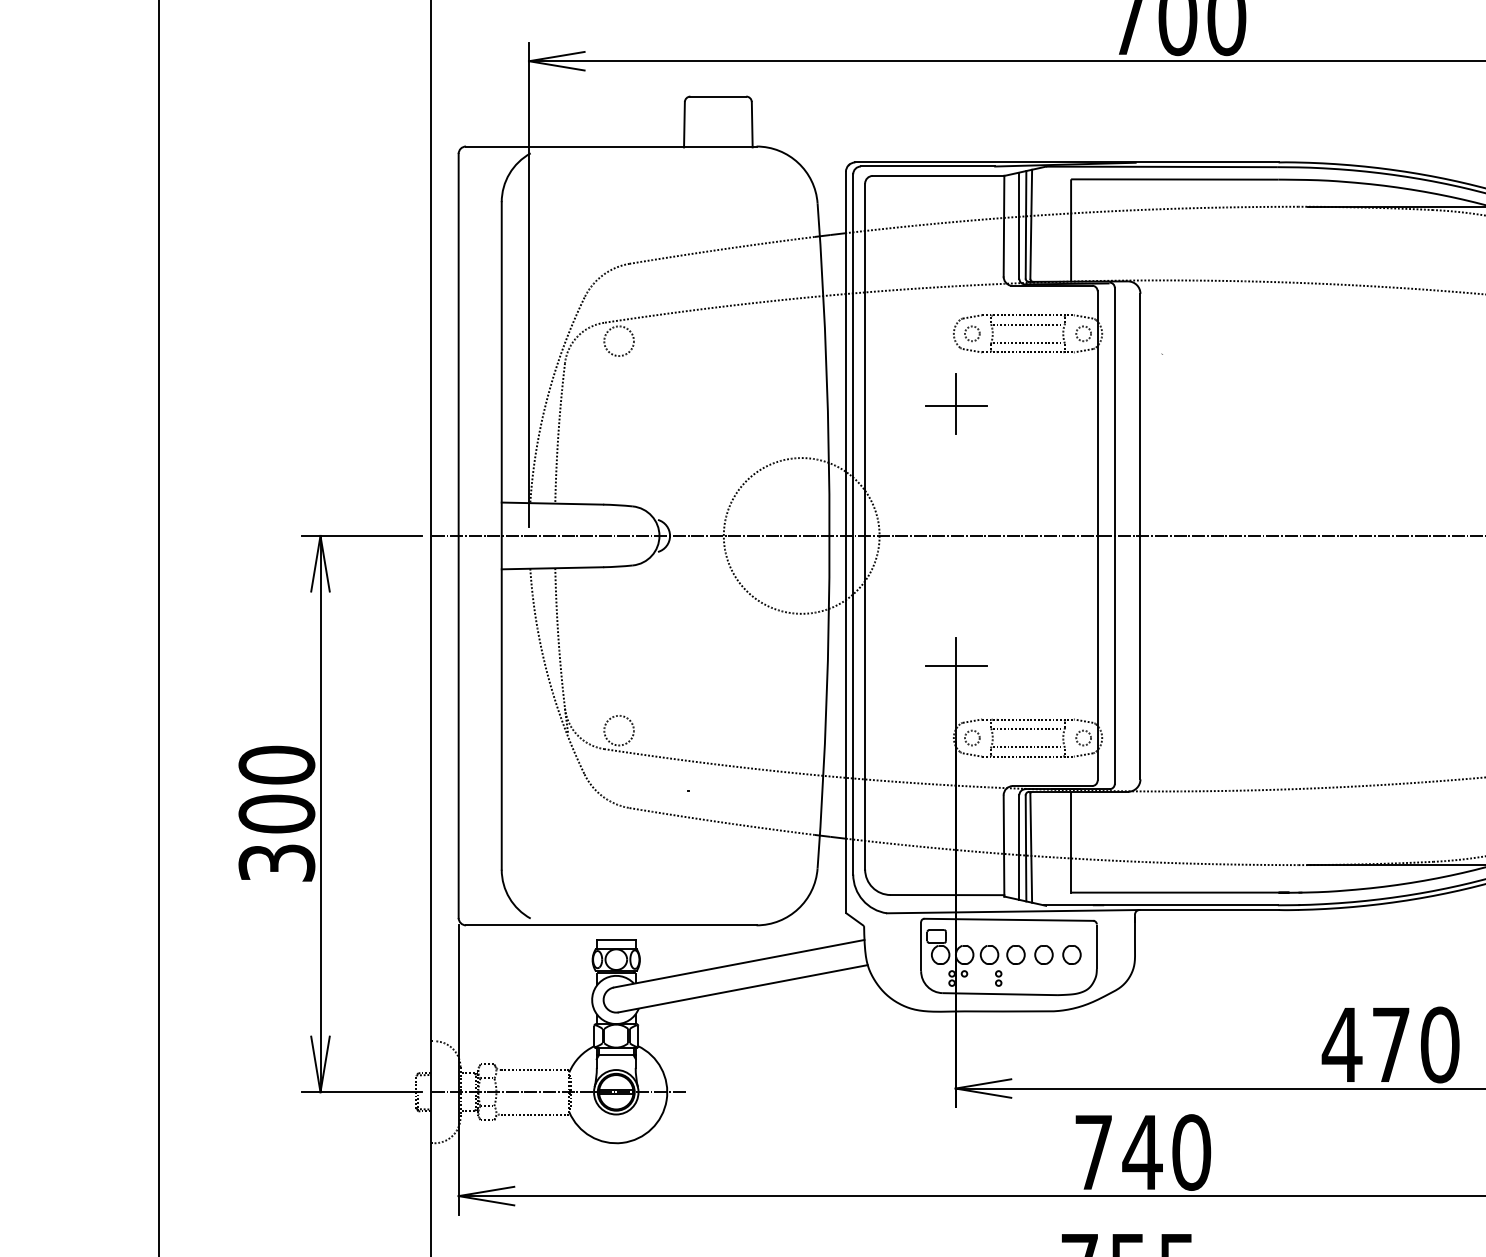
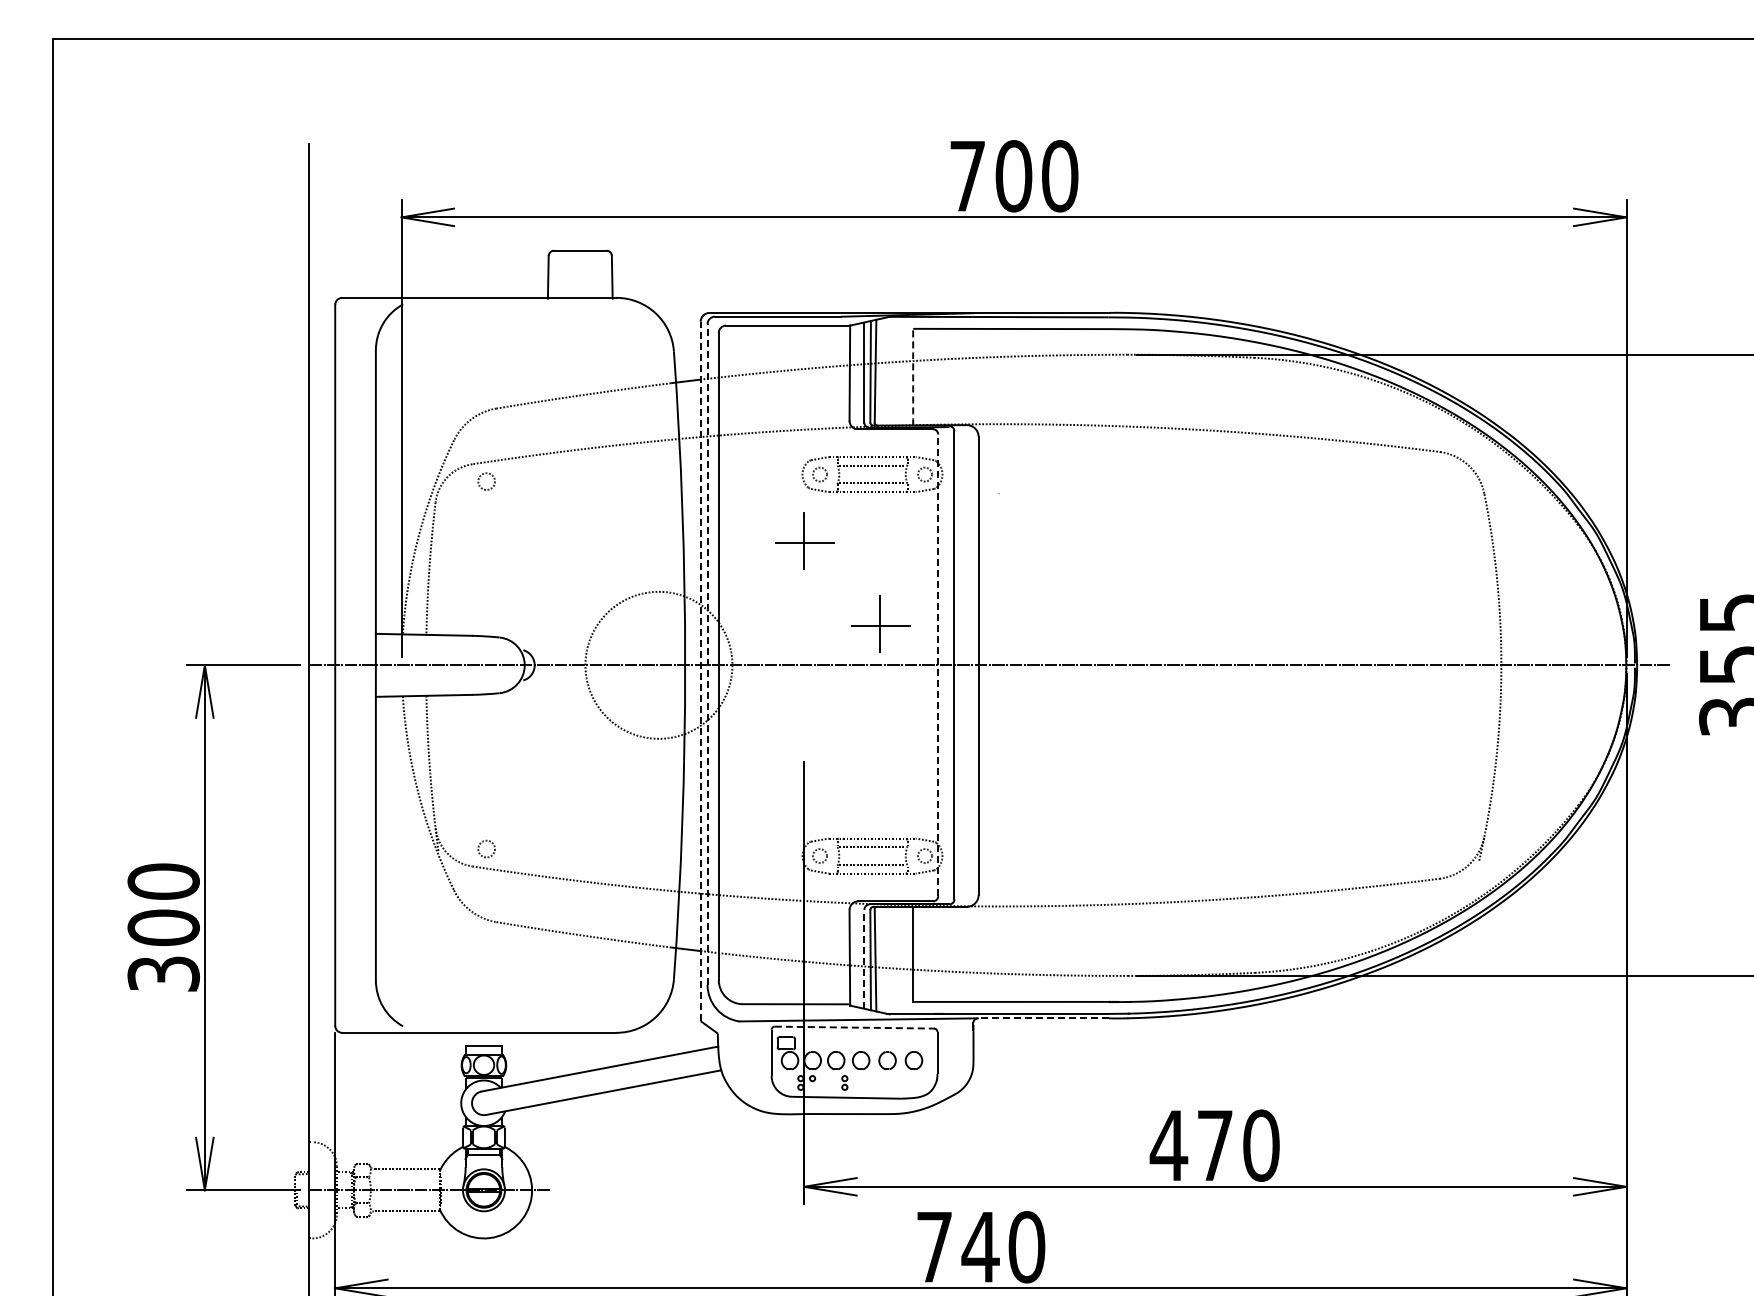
arc: (1071, 230) -> (913, 377), solid -> dashed
circle: (618, 341) -> (486, 481), size x0.6
part: (1036, 491) -> (880, 623), added
line: (853, 523) -> (707, 653), solid -> dashed
line: (1097, 536) -> (938, 665), solid -> dashed
line: (845, 542) -> (700, 671), solid -> dashed
line: (955, 665) -> (804, 787), removed
circle: (618, 731) -> (486, 849), size x0.6
line: (1019, 846) -> (864, 958), solid -> dashed
line: (1209, 910) -> (1043, 1018), solid -> dashed
line: (1008, 919) -> (854, 1027), solid -> dashed

